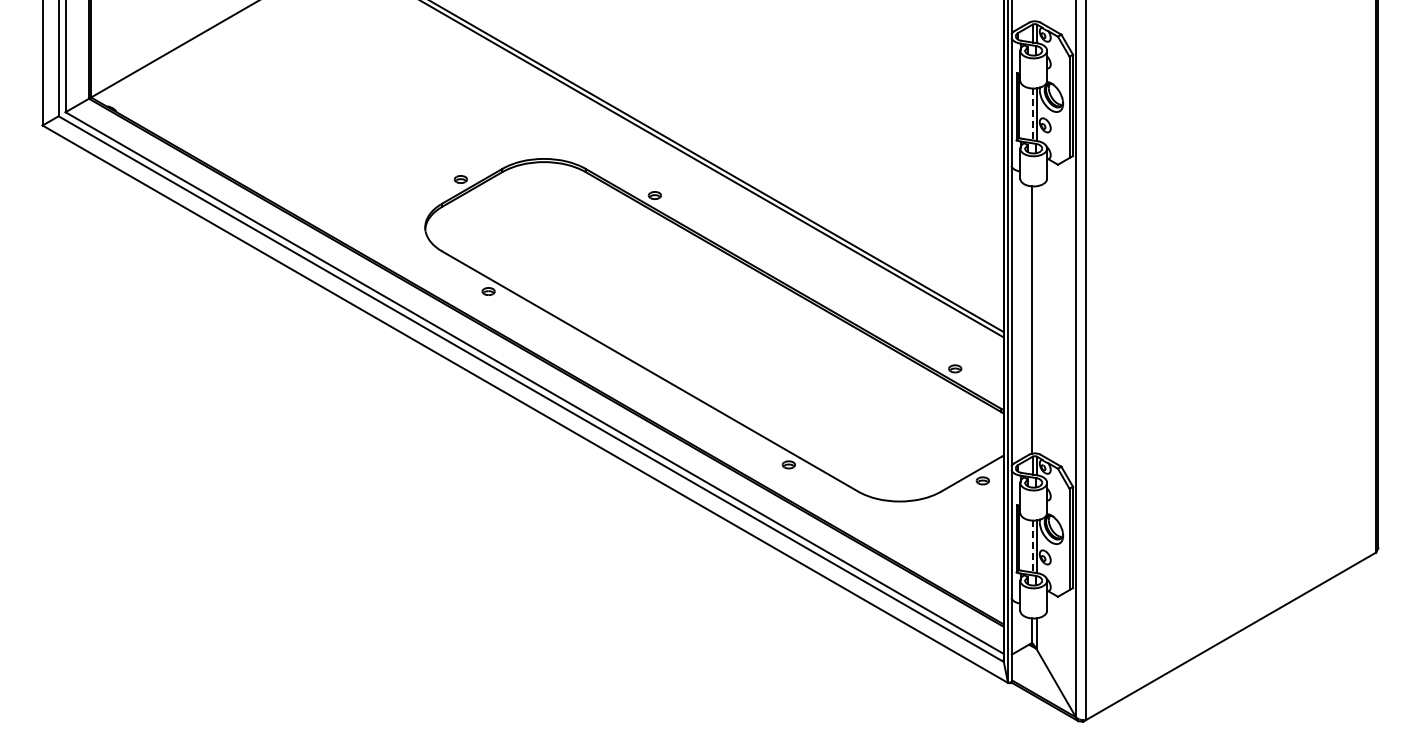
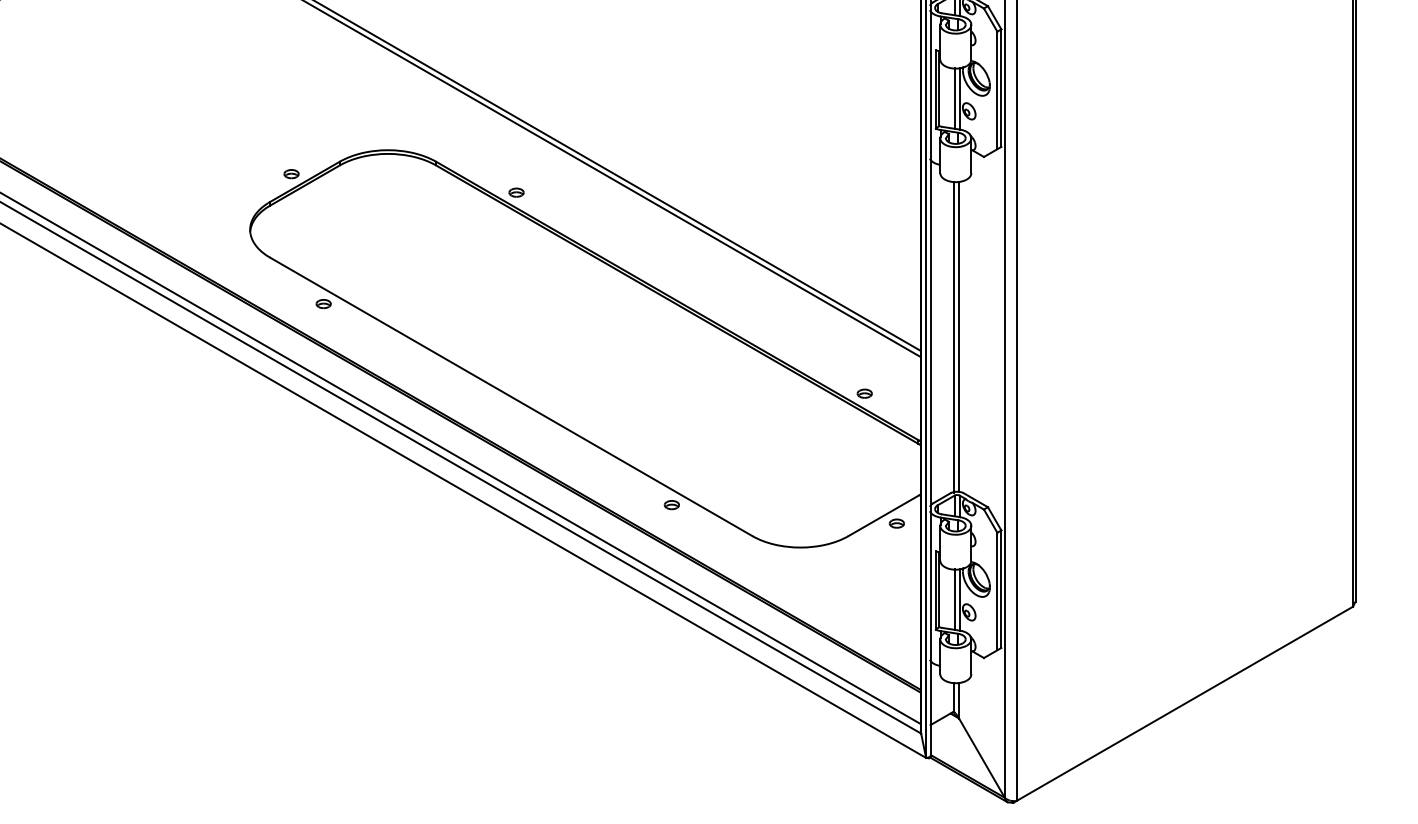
line: (1032, 114) -> (954, 98), dashed -> solid
line: (1036, 319) -> (959, 336), added
line: (1032, 546) -> (954, 599), dashed -> solid

